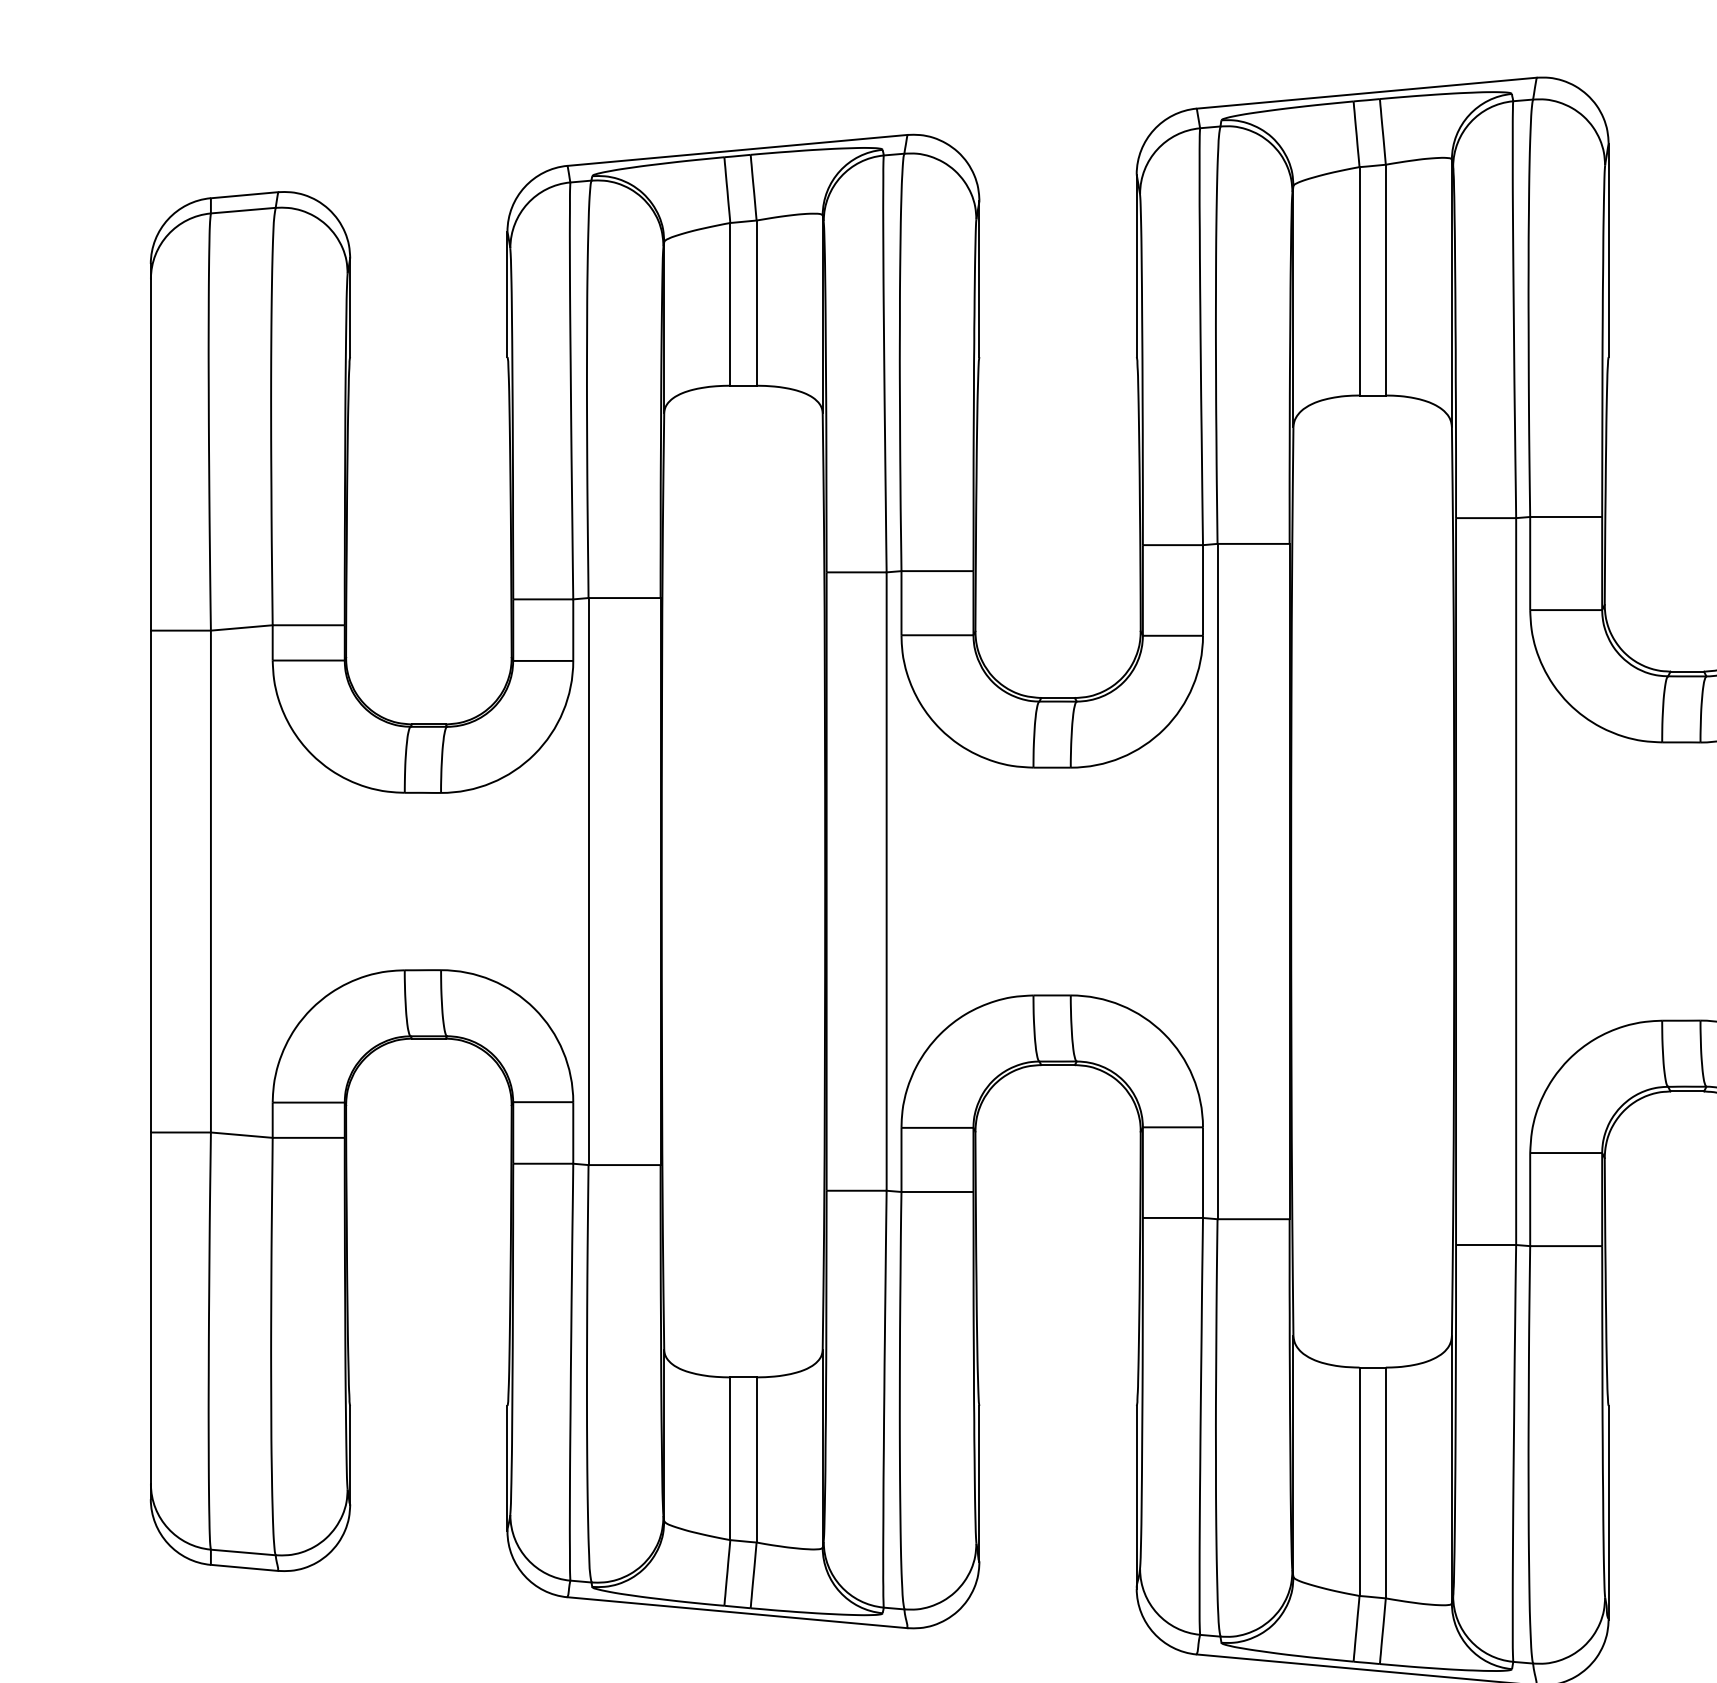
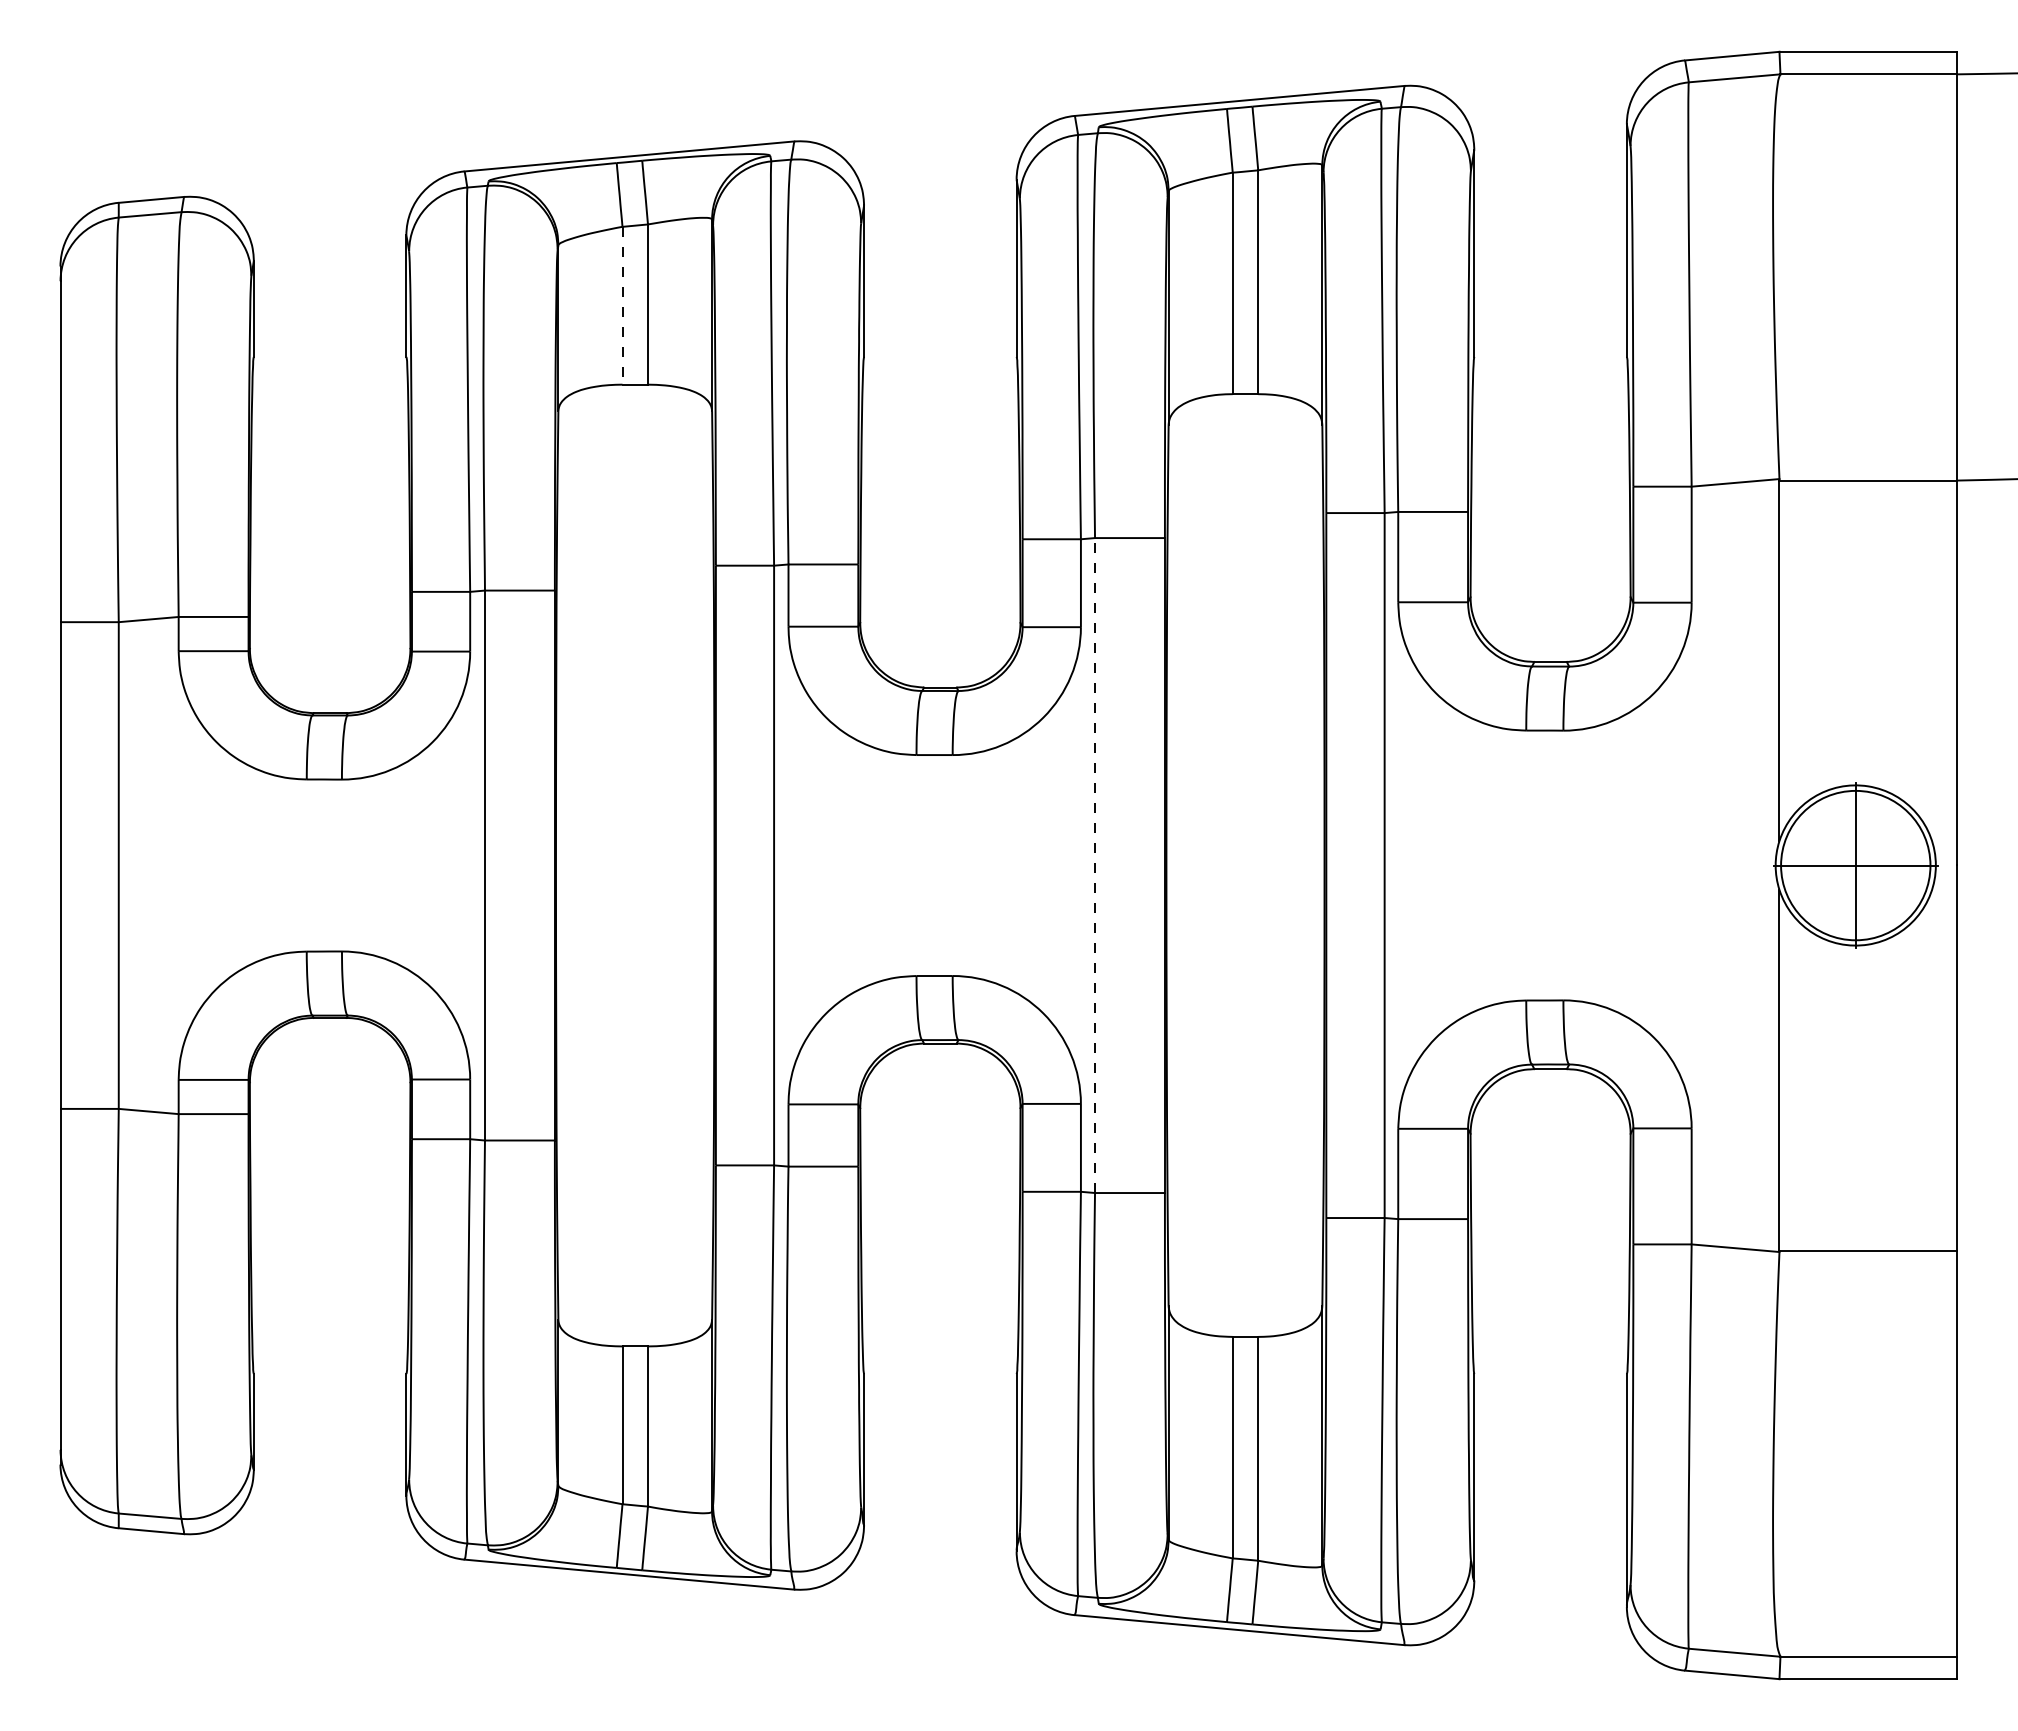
line: (730, 304) -> (622, 305), solid -> dashed
line: (1218, 881) -> (1095, 865), solid -> dashed

